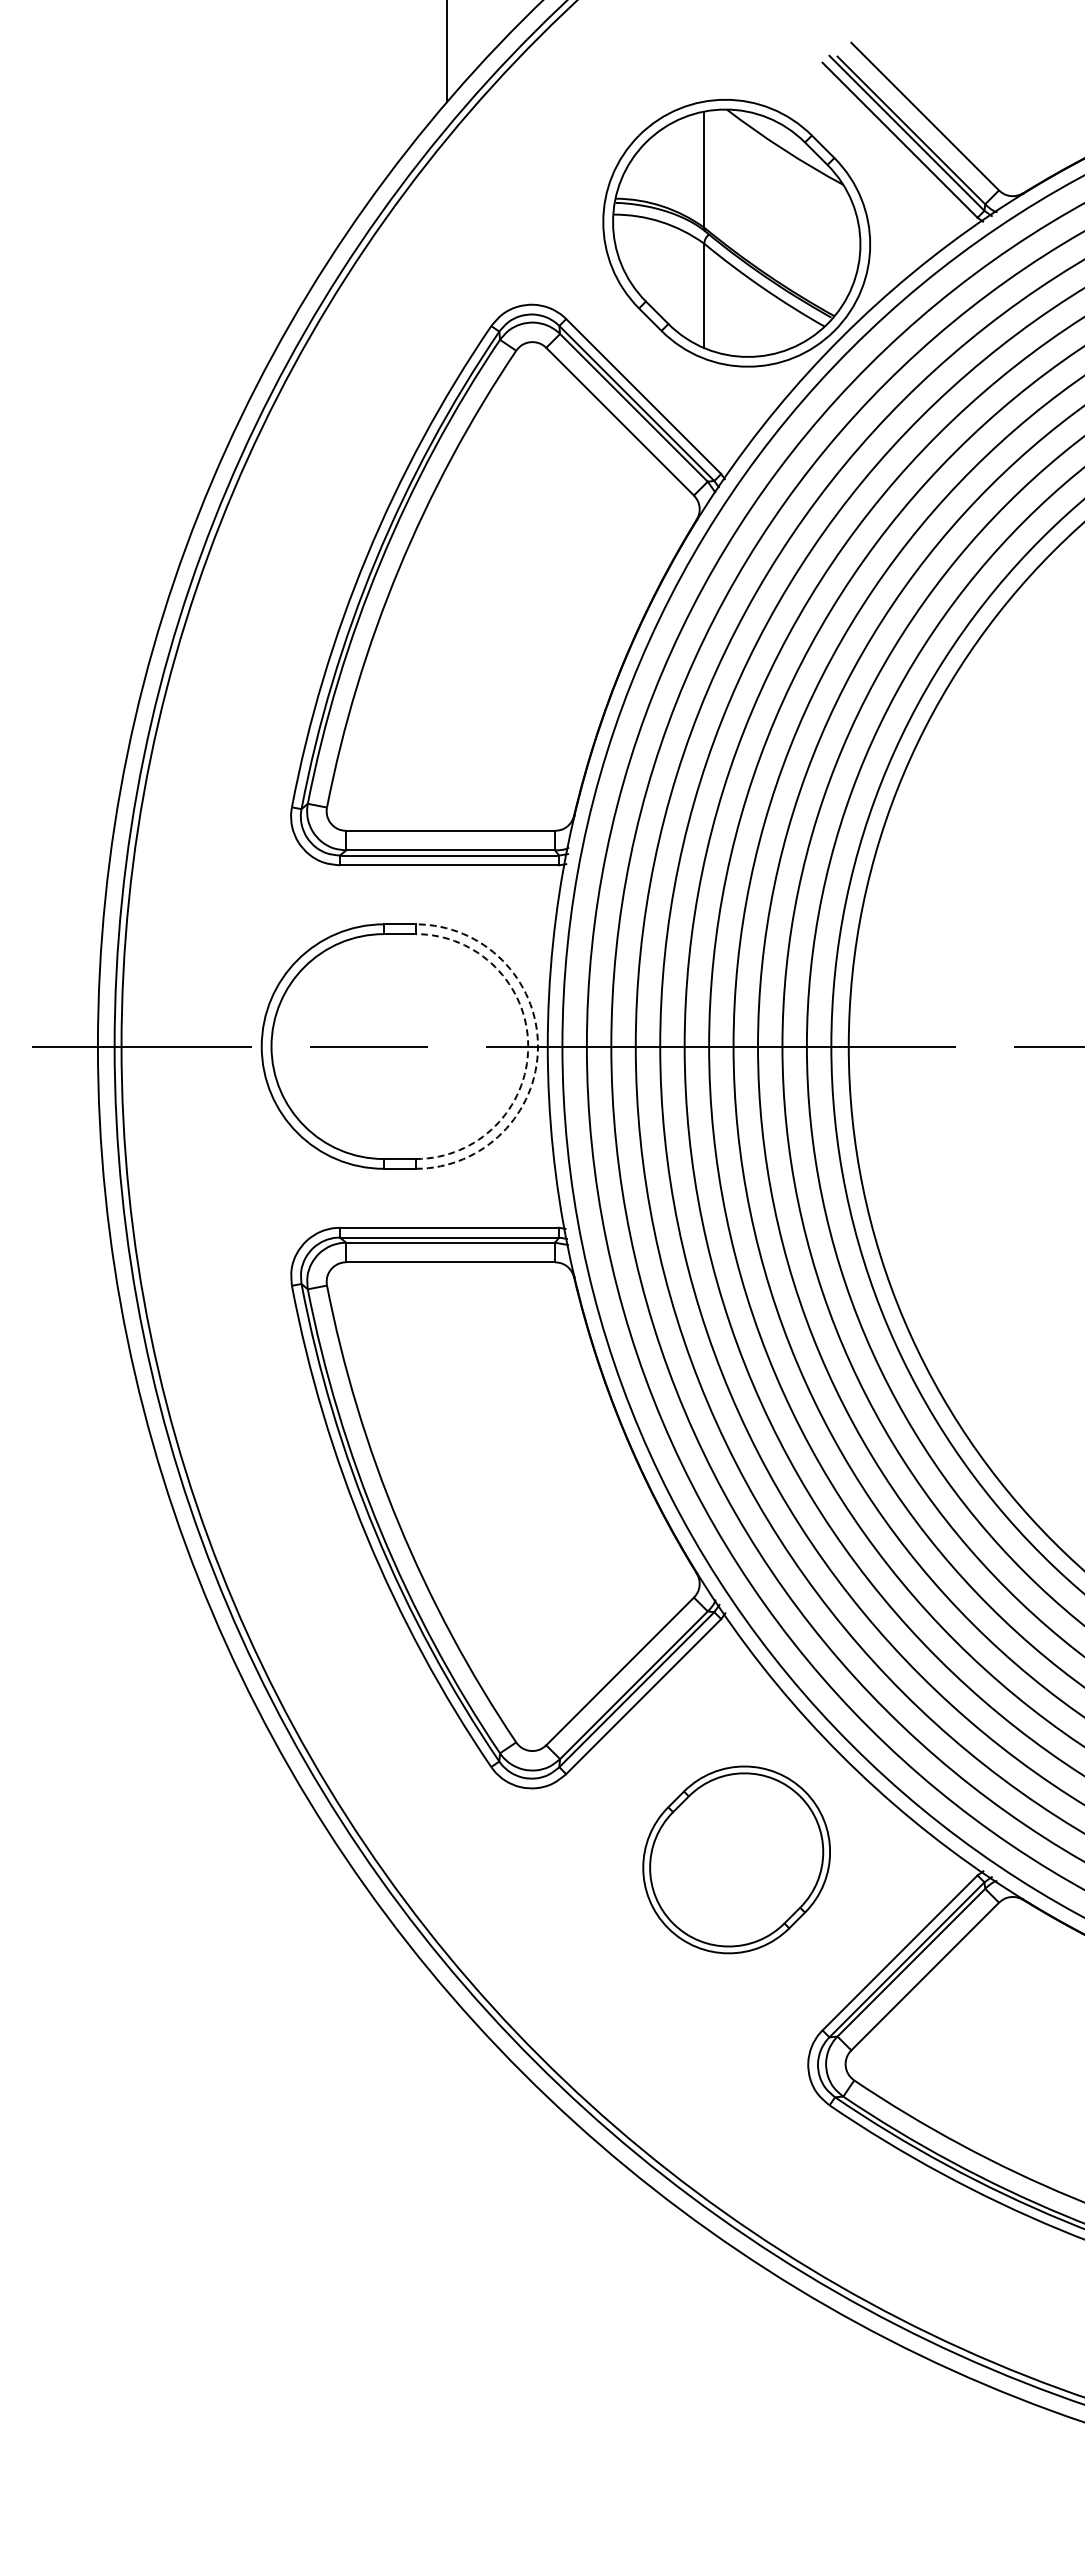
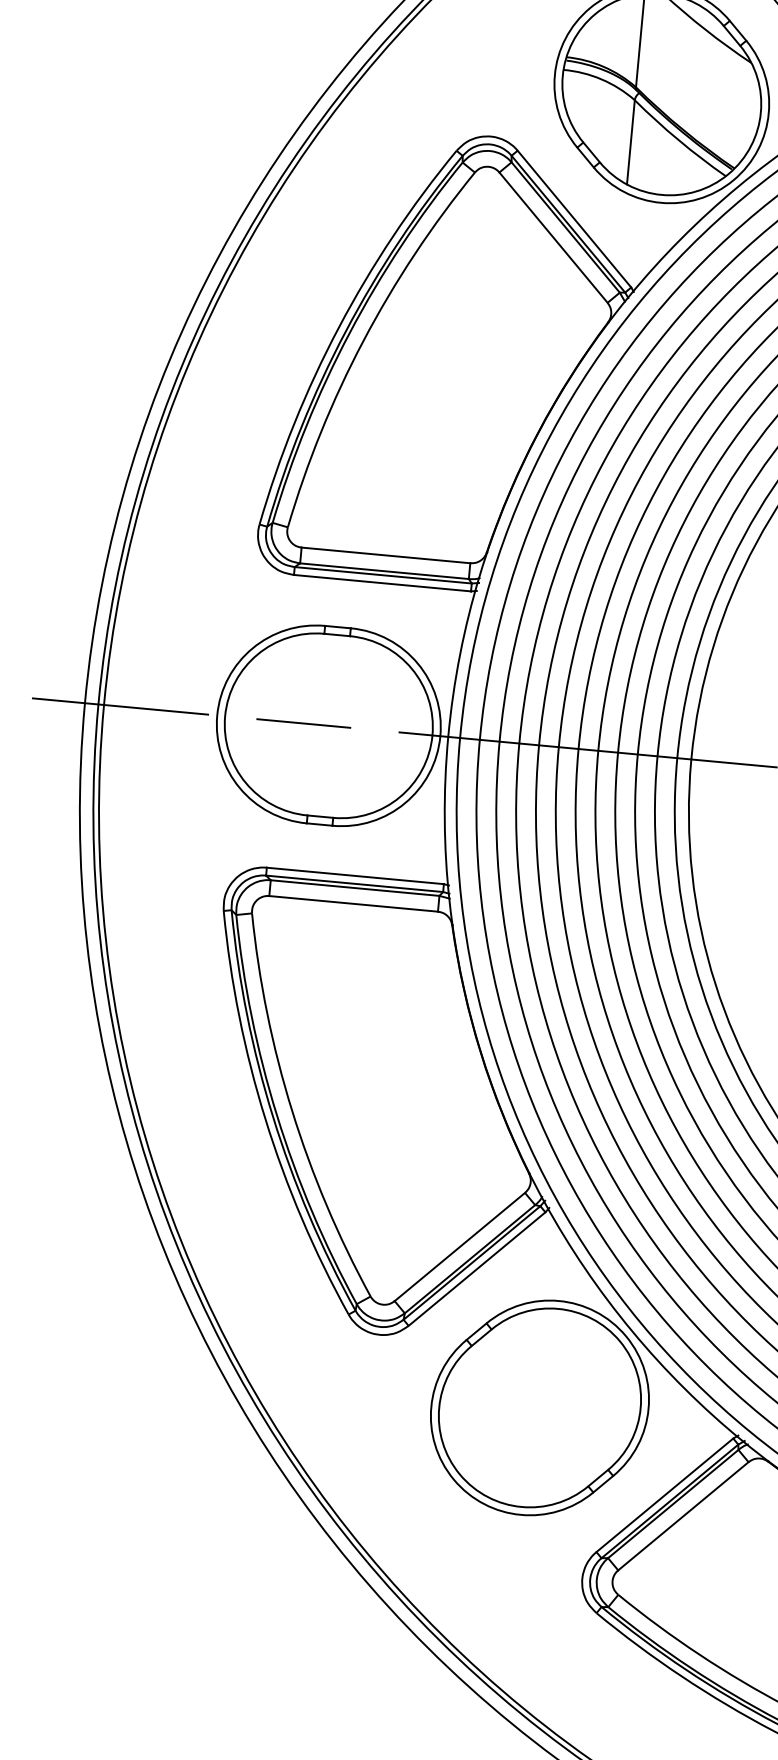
arc: (528, 1046) -> (432, 735), dashed -> solid
arc: (537, 1046) -> (439, 736), dashed -> solid
part: (736, 1859) -> (539, 1407), size x1.43

